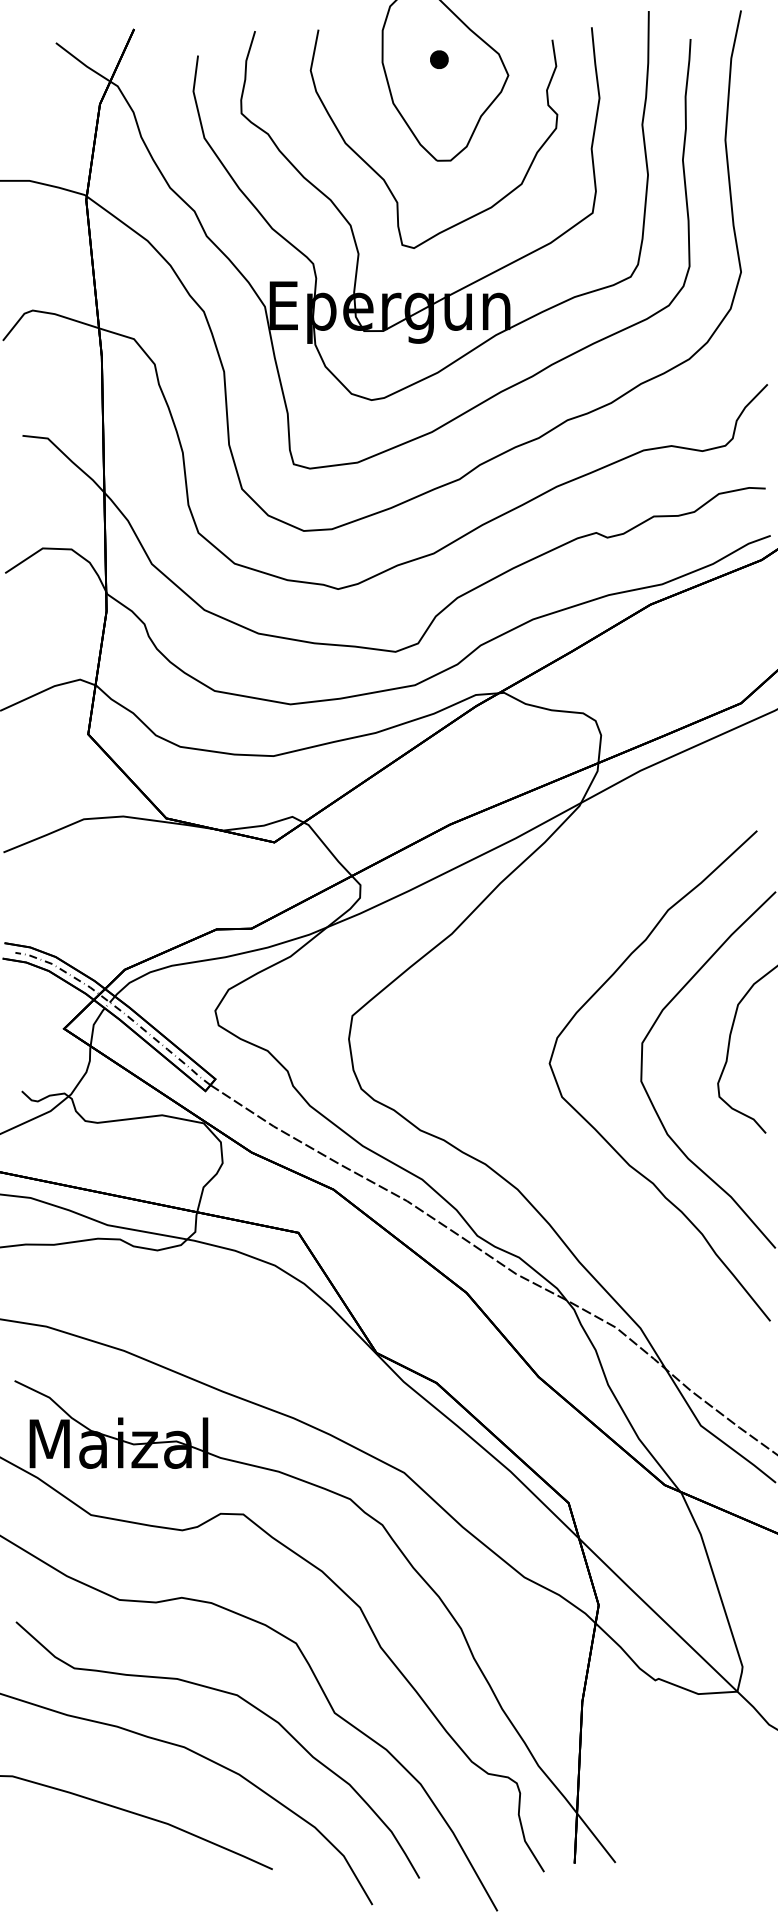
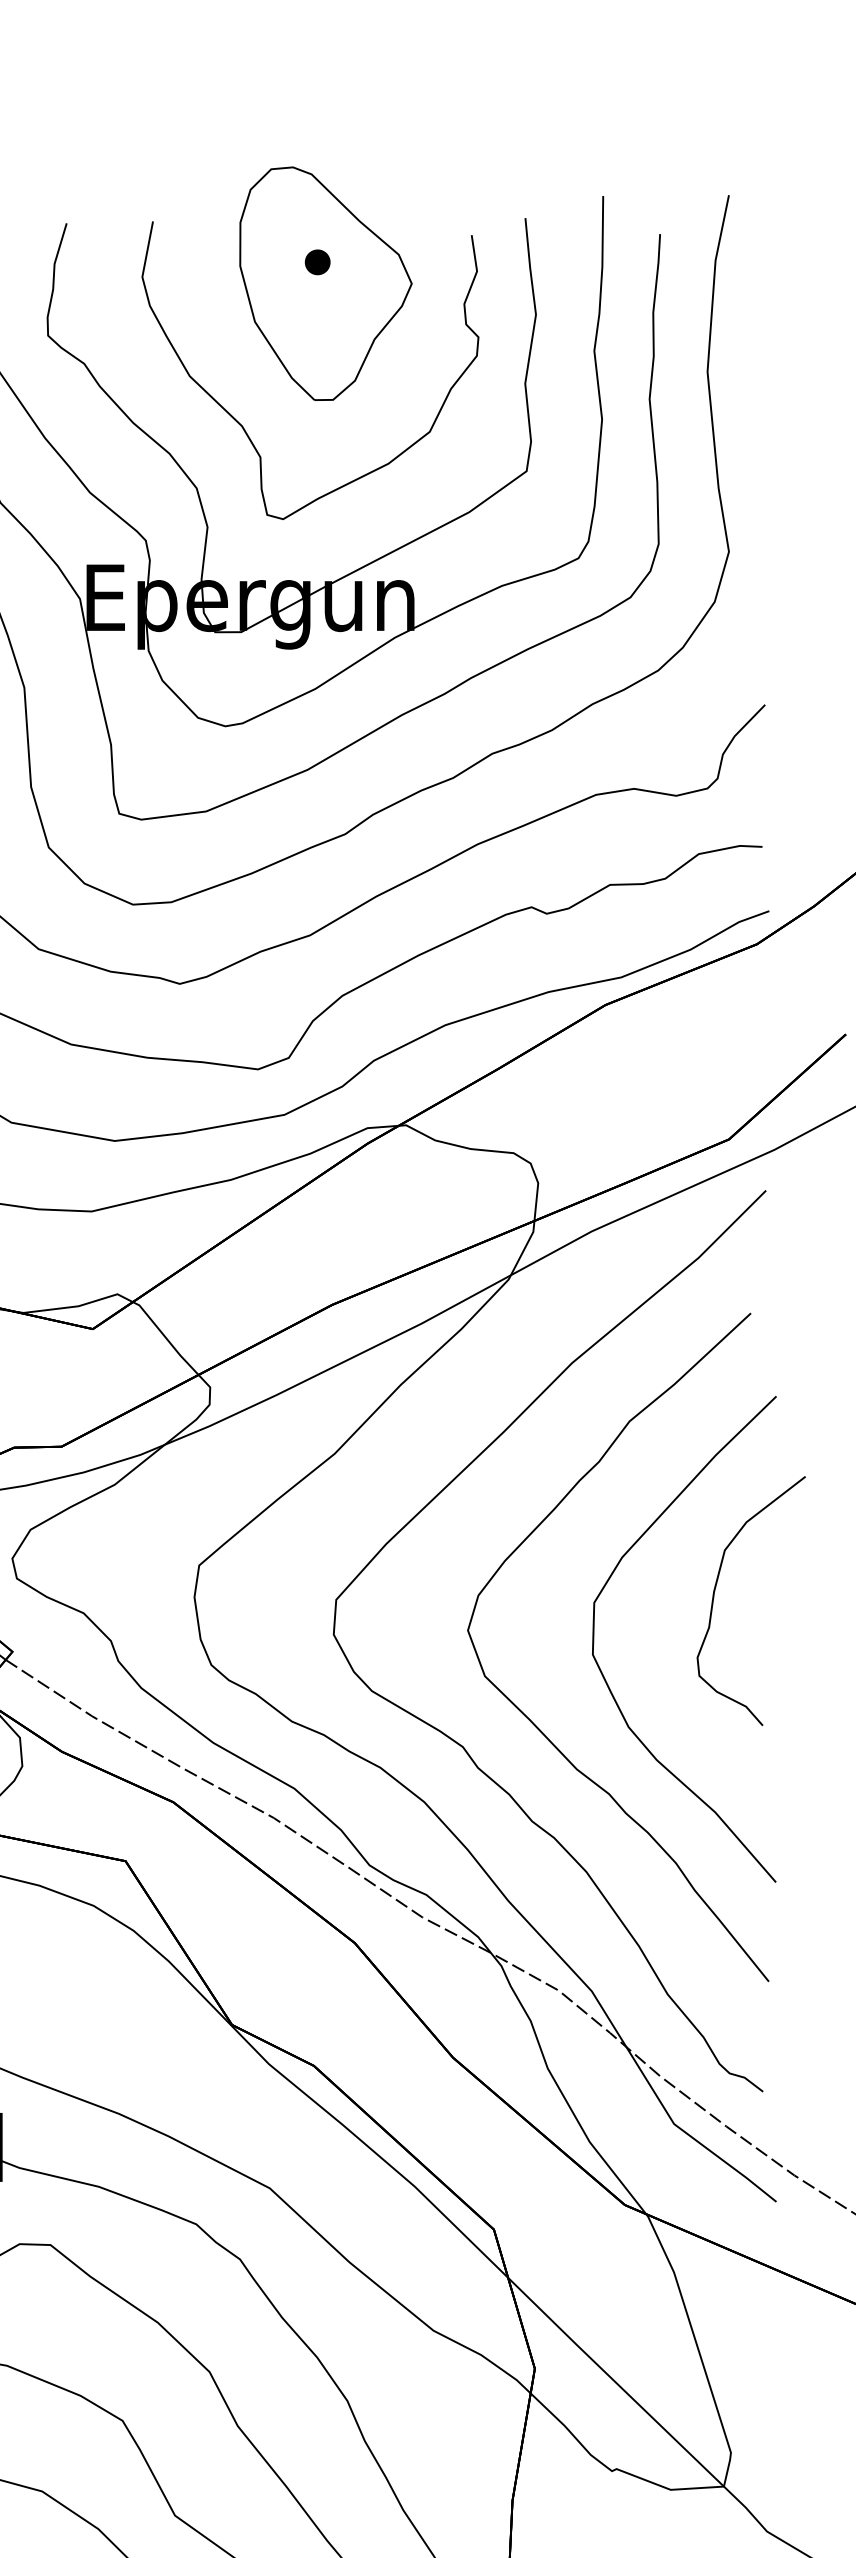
curve: (544, 1146) -> (460, 1743), added

